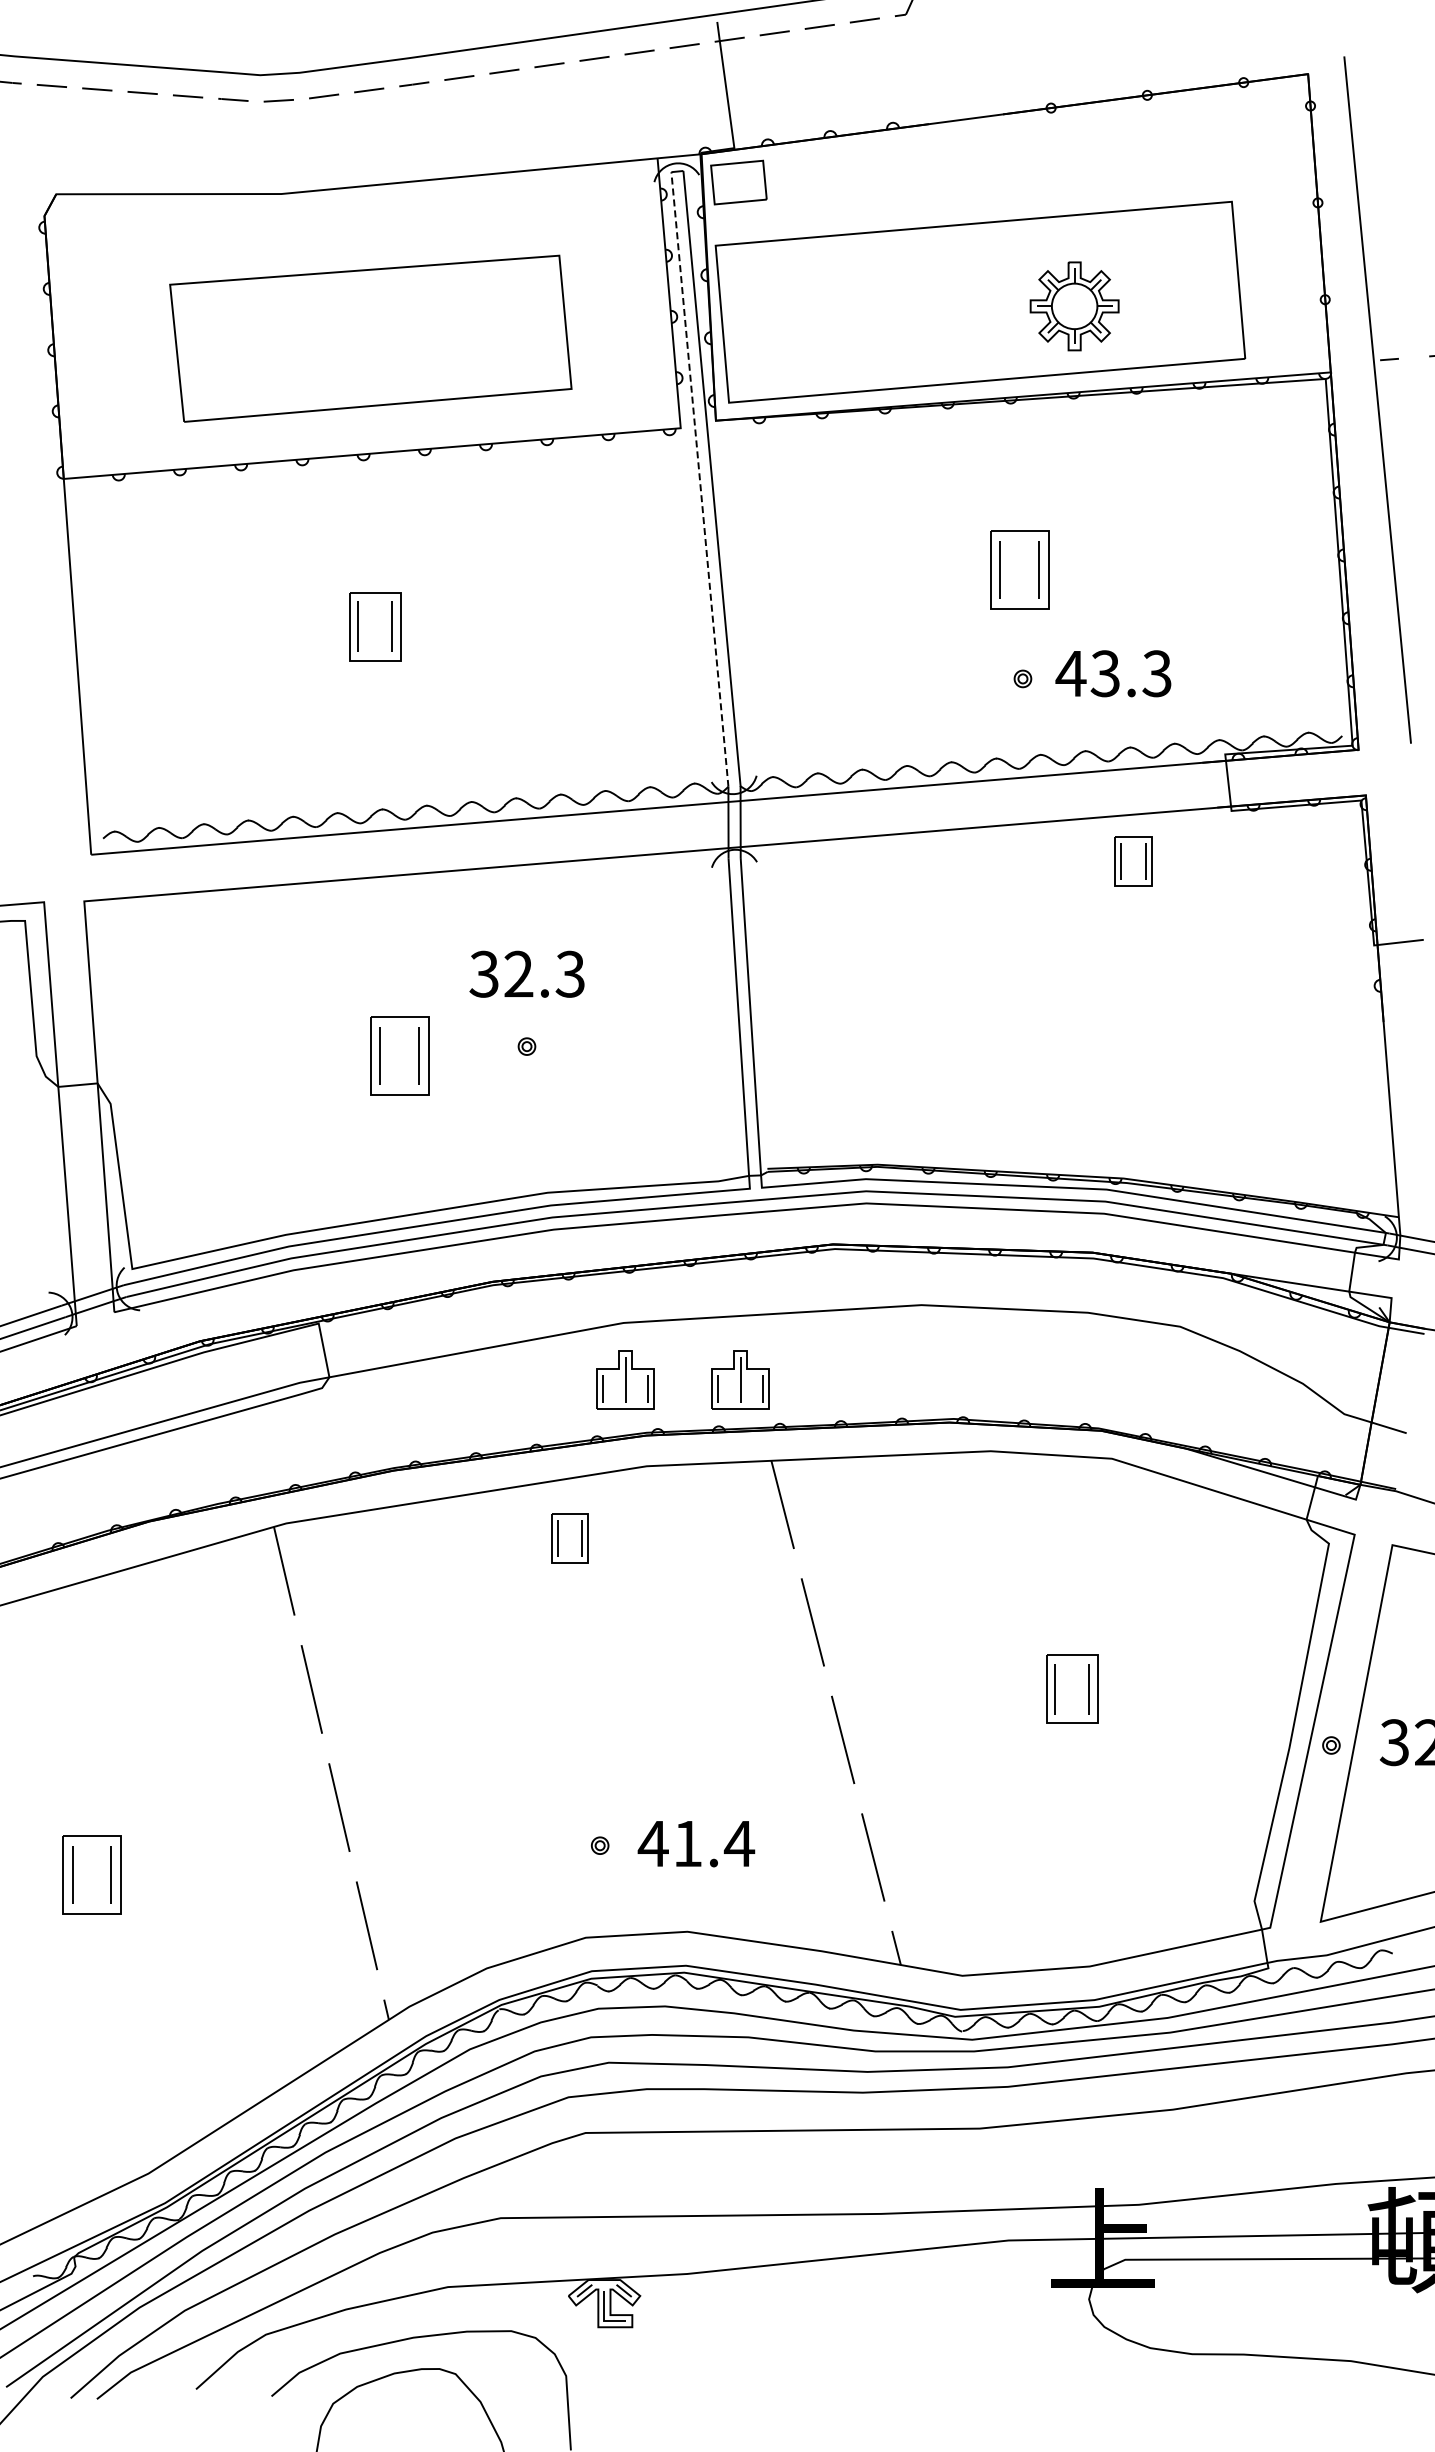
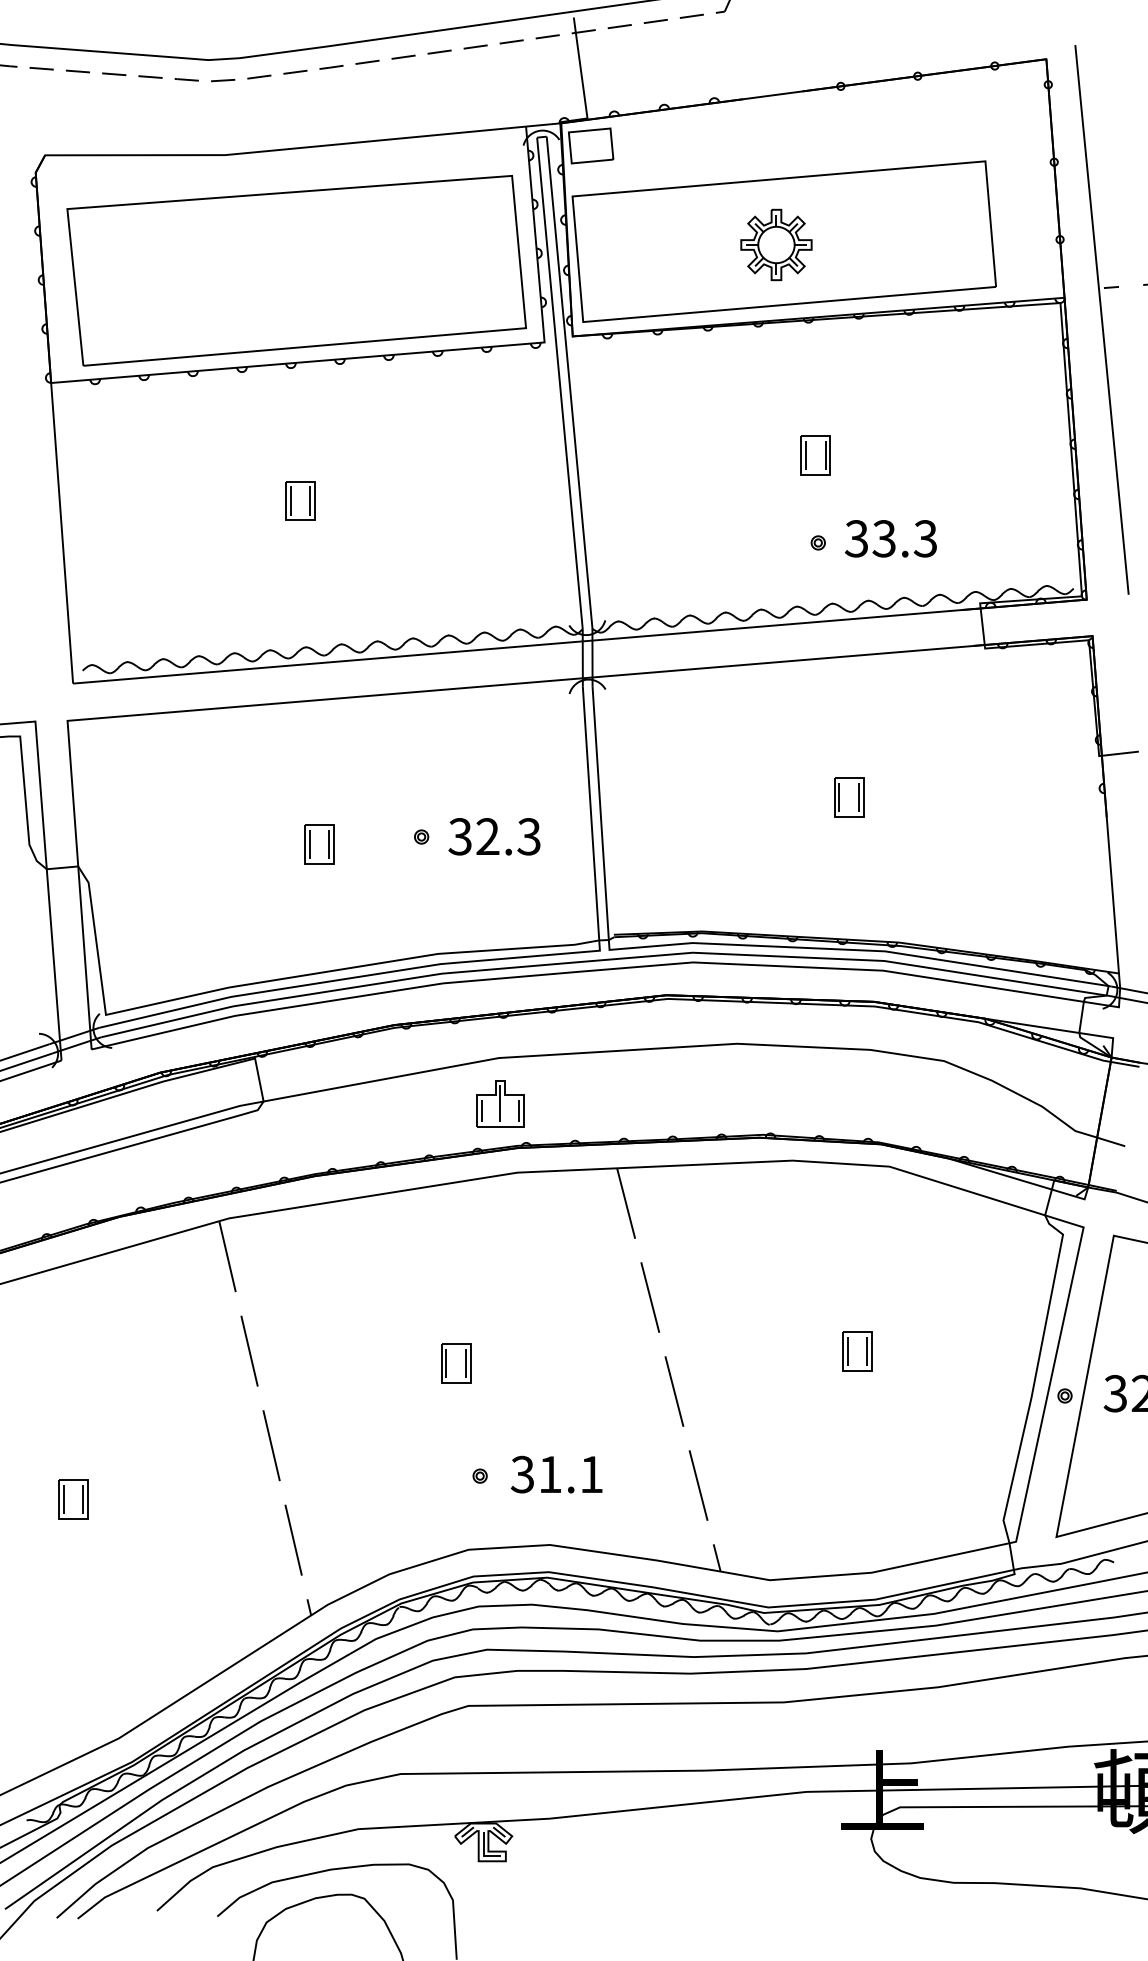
part: (1074, 306) -> (776, 245), moved
part: (370, 338) -> (296, 270), size x1.43
line: (700, 480) -> (560, 384), dashed -> solid
part: (1019, 569) -> (815, 455), size x0.62
part: (375, 626) -> (300, 501), size x0.71
text: (1070, 673) -> (856, 538), 43.3 -> 33.3
part: (1133, 861) -> (849, 797), moved
text: (526, 973) -> (494, 836), moved
part: (399, 1055) -> (319, 844), size x0.62
part: (740, 1379) -> (592, 1103), removed
part: (569, 1538) -> (455, 1364), moved
part: (1071, 1689) -> (857, 1351), size x0.71
text: (696, 1843) -> (557, 1474), 41.4 -> 31.1
part: (91, 1875) -> (73, 1499), size x0.62

